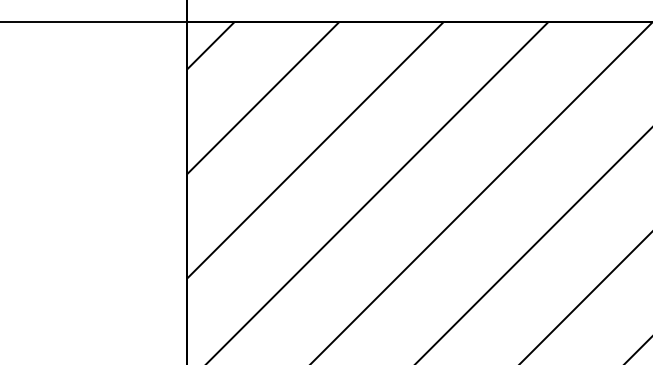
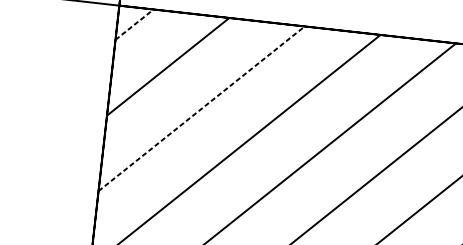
line: (211, 45) -> (134, 24), solid -> dashed
line: (316, 149) -> (202, 108), solid -> dashed

